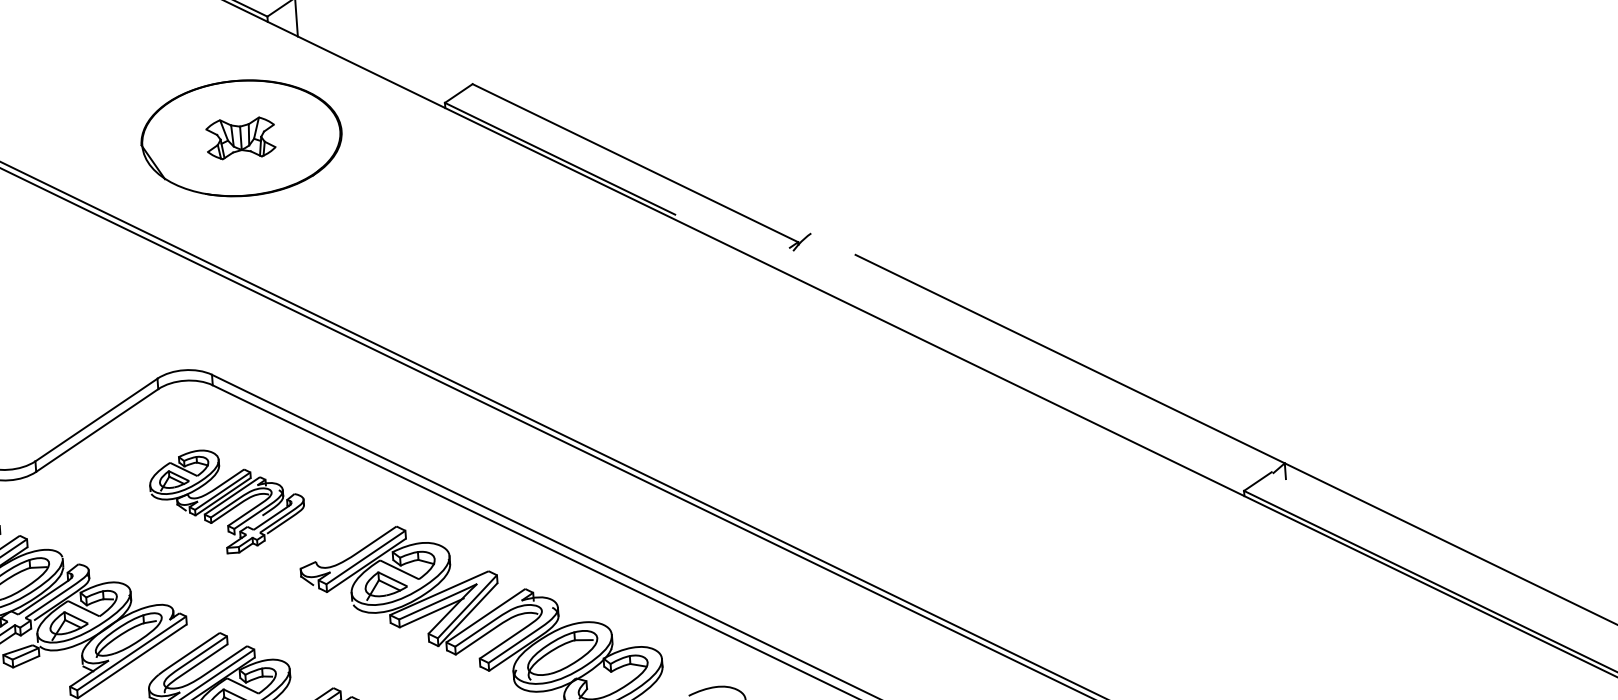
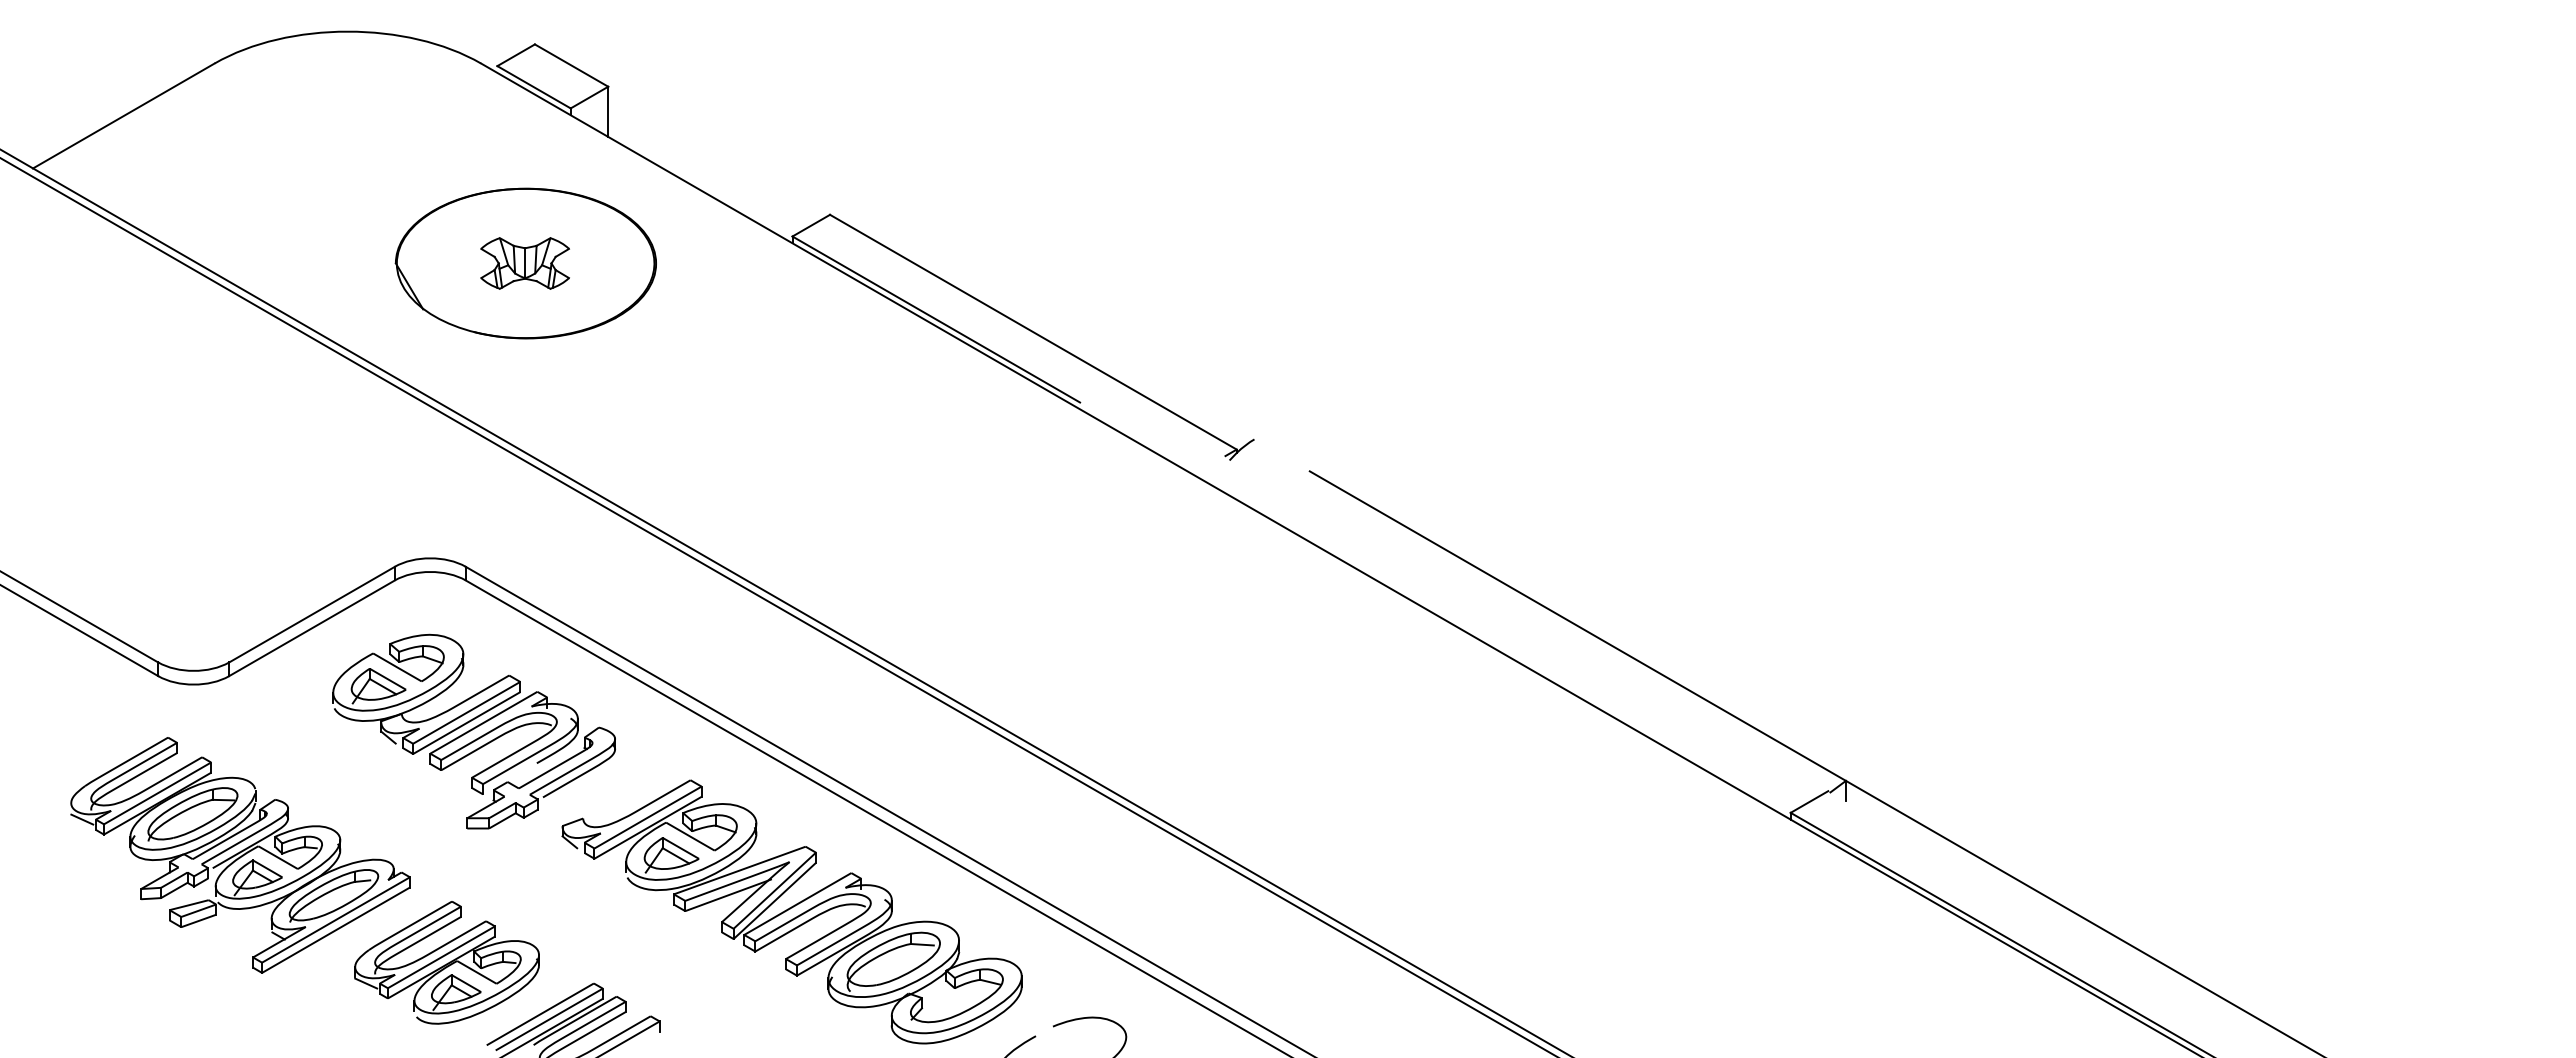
part: (227, 500) -> (473, 731), size x1.43

